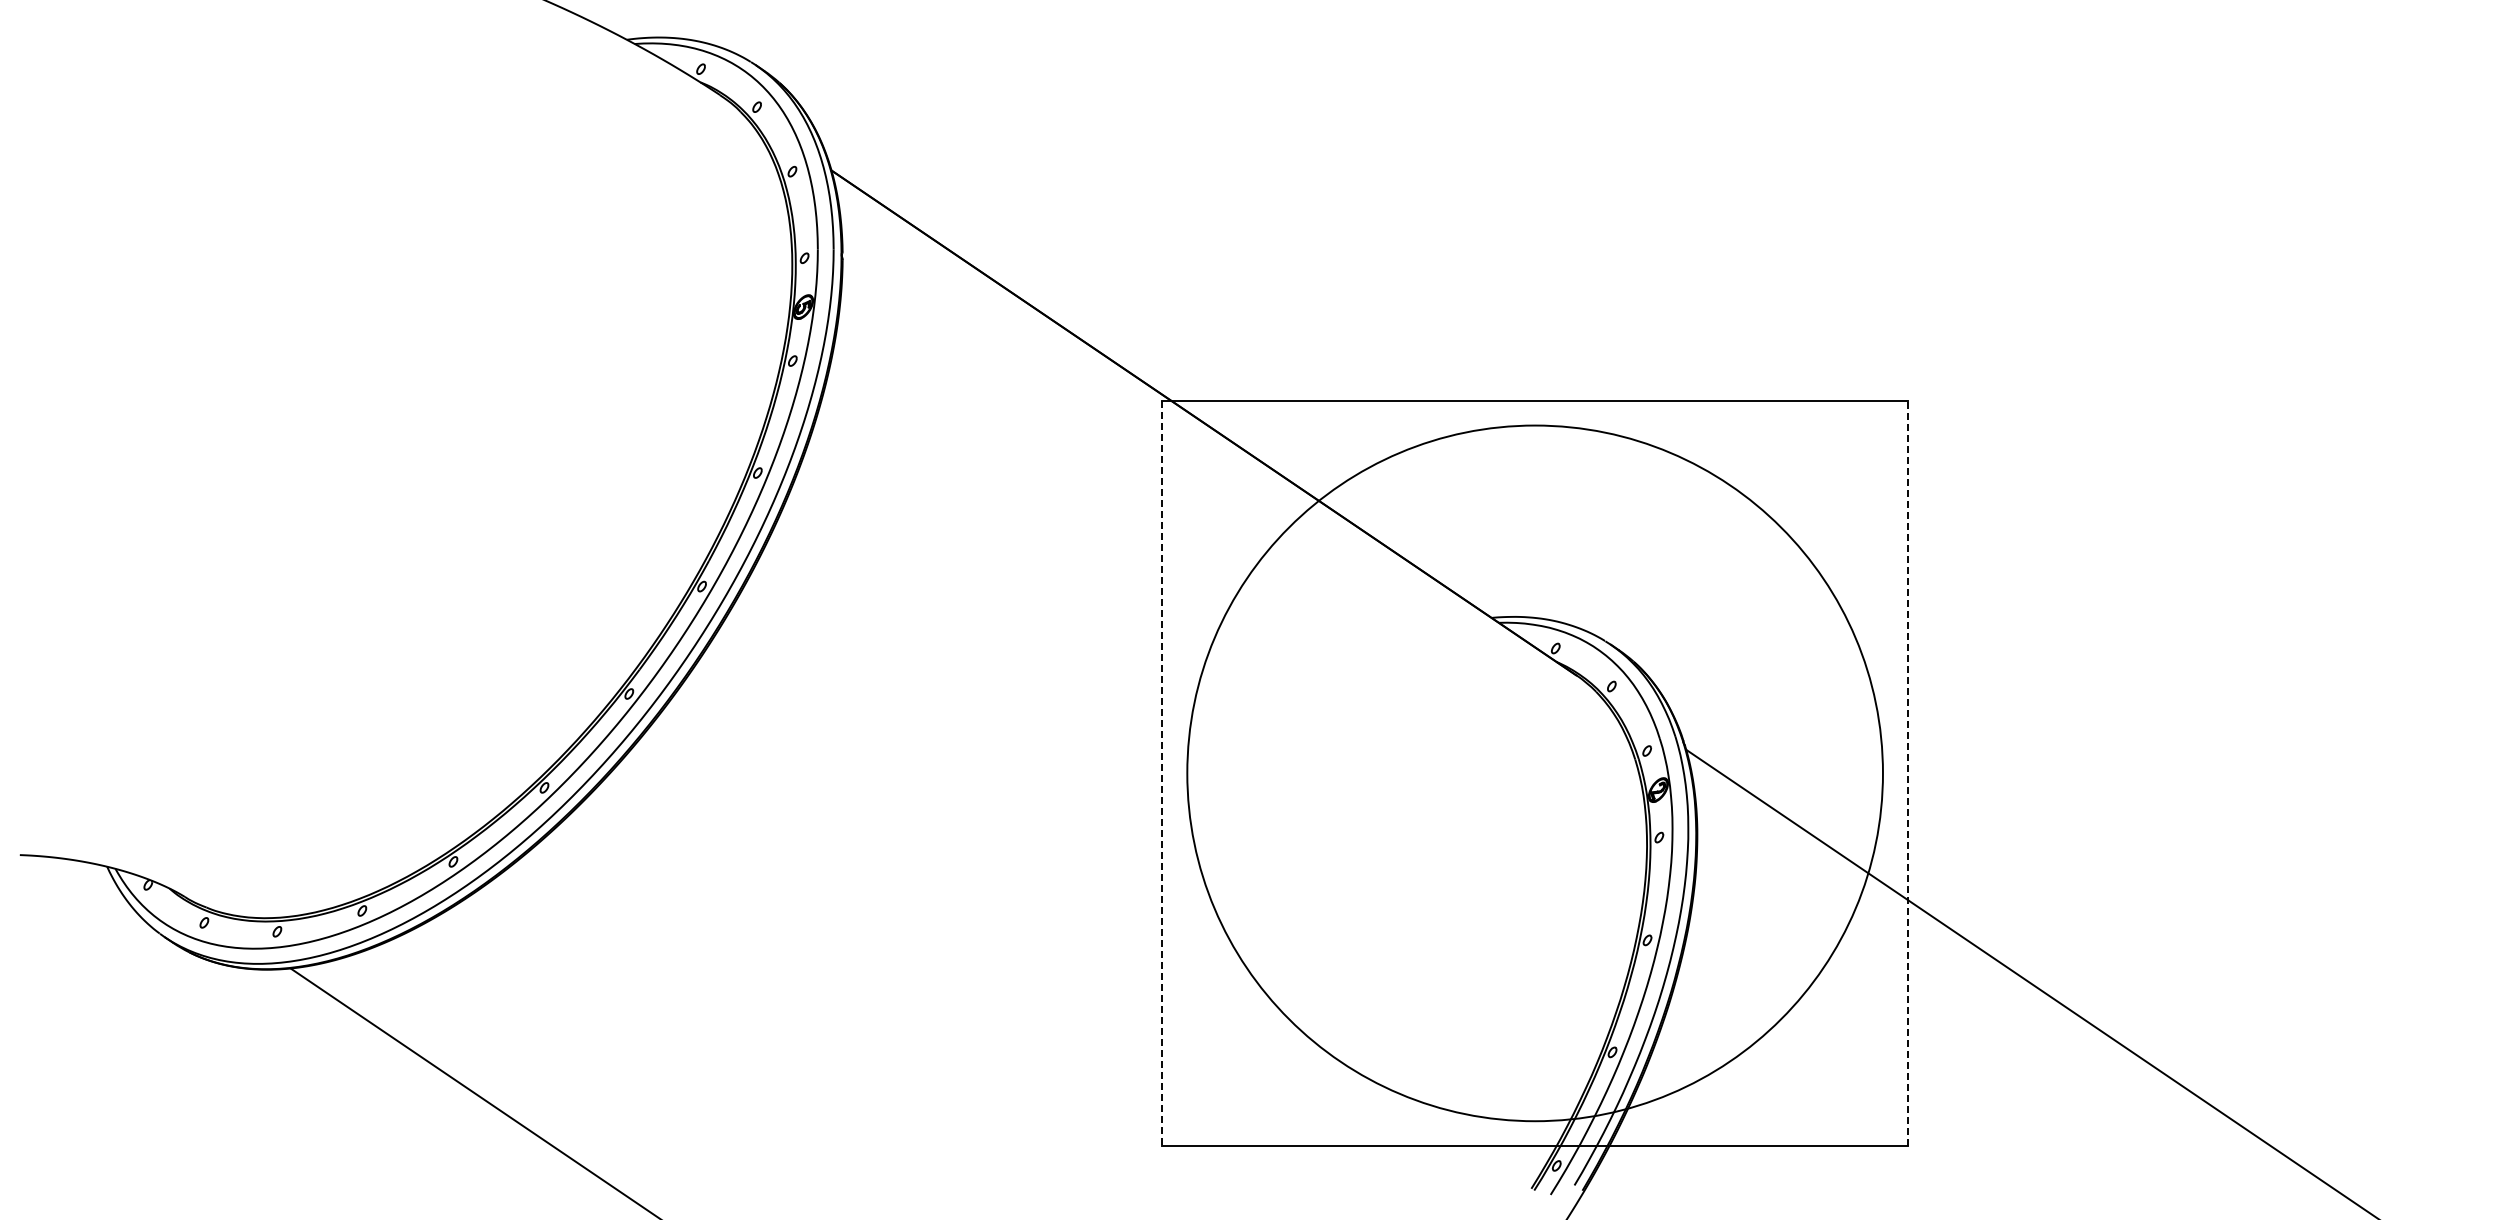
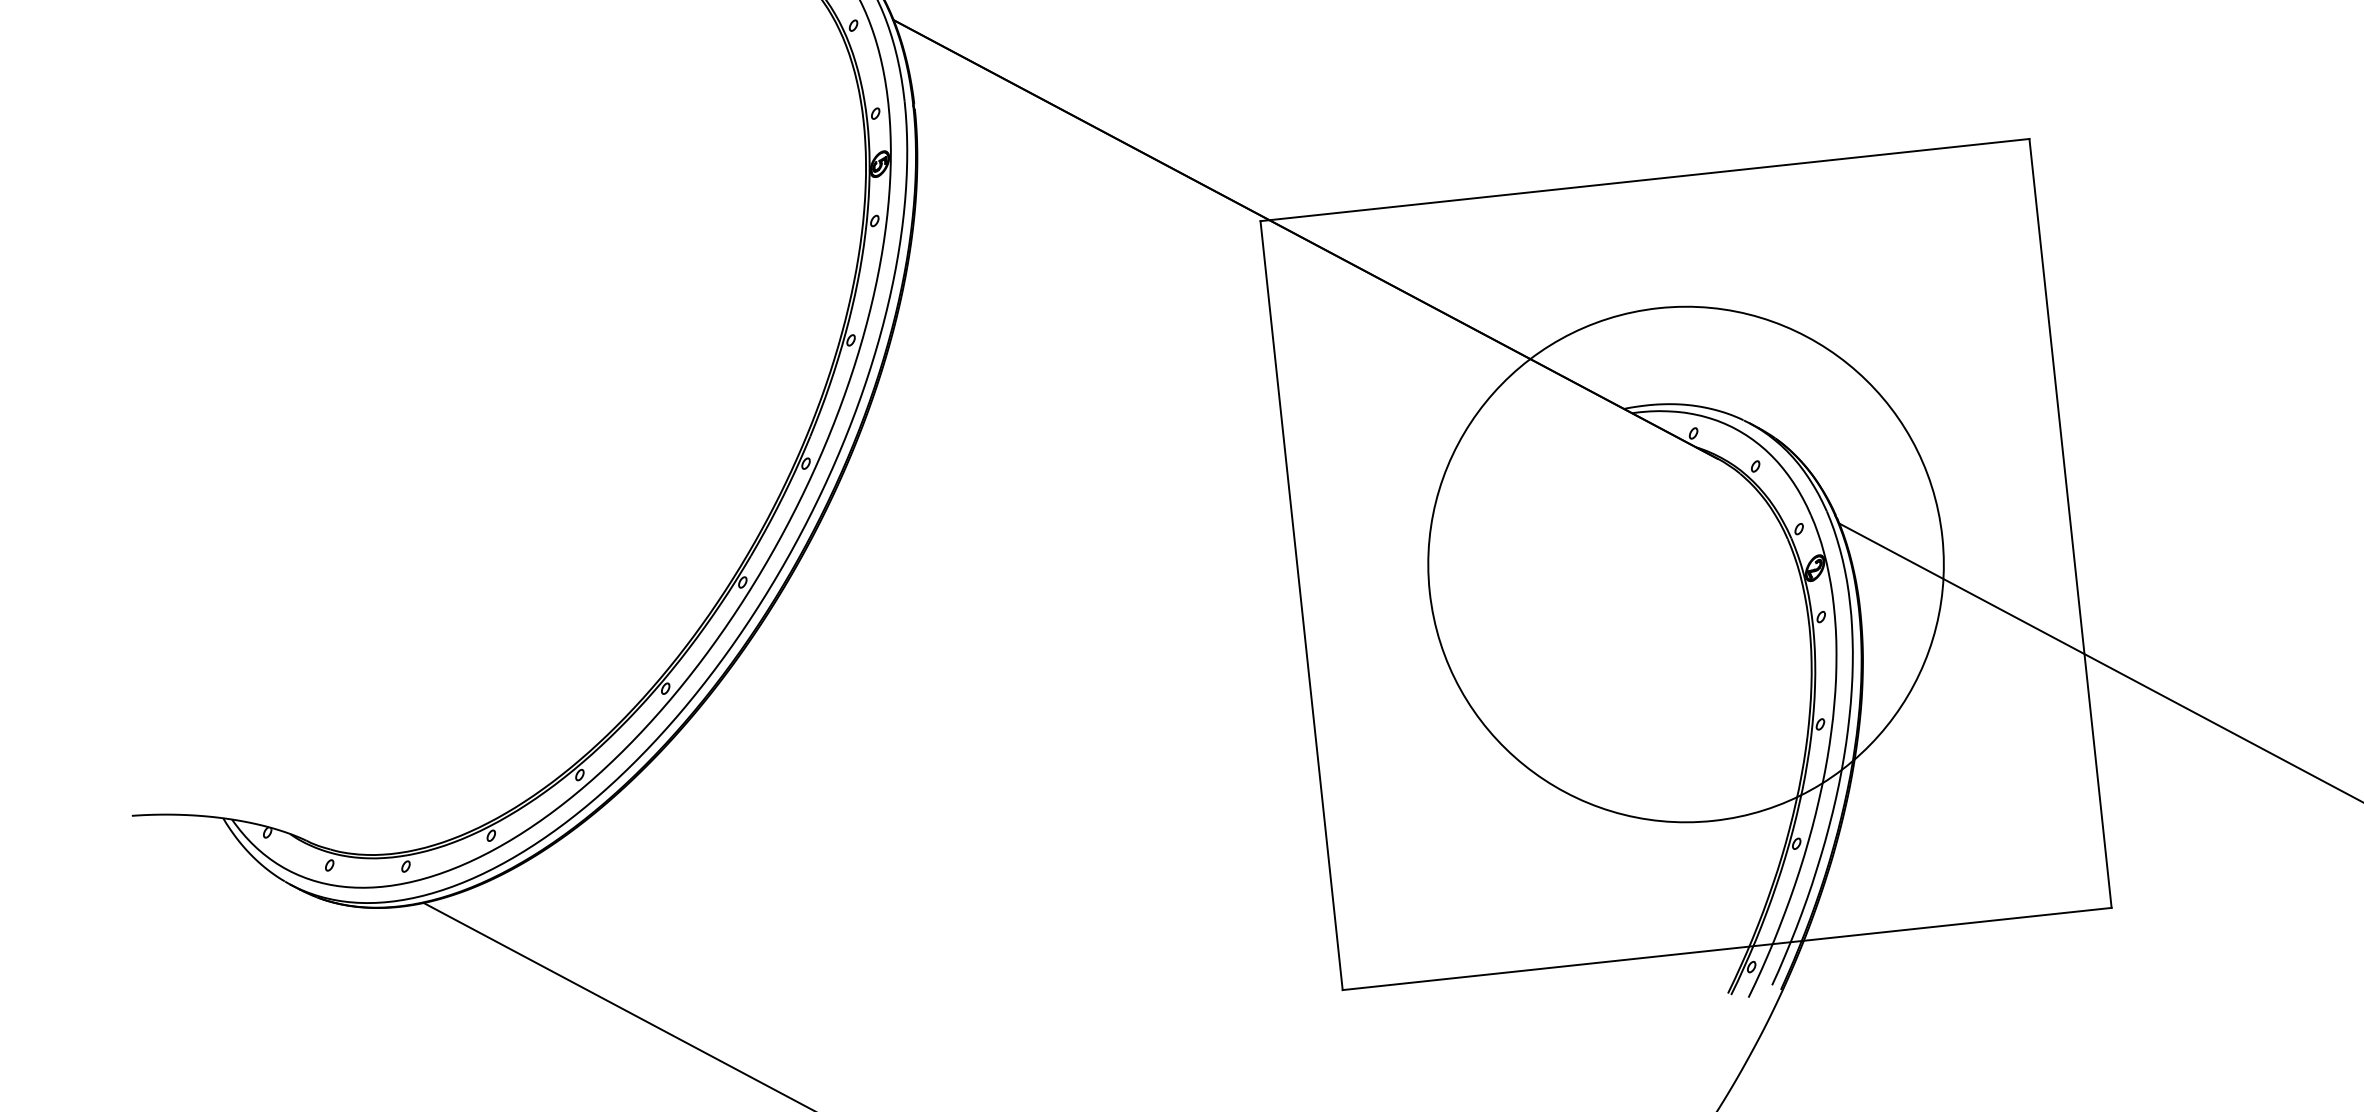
circle: (1534, 772) -> (1685, 563), size x0.71
line: (1162, 773) -> (1301, 605), dashed -> solid
line: (1907, 773) -> (2070, 523), dashed -> solid

